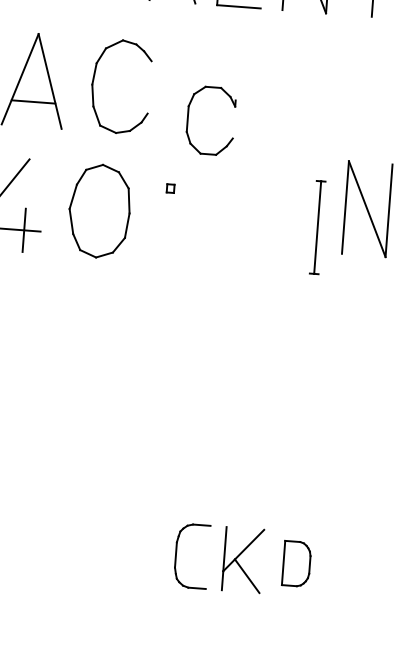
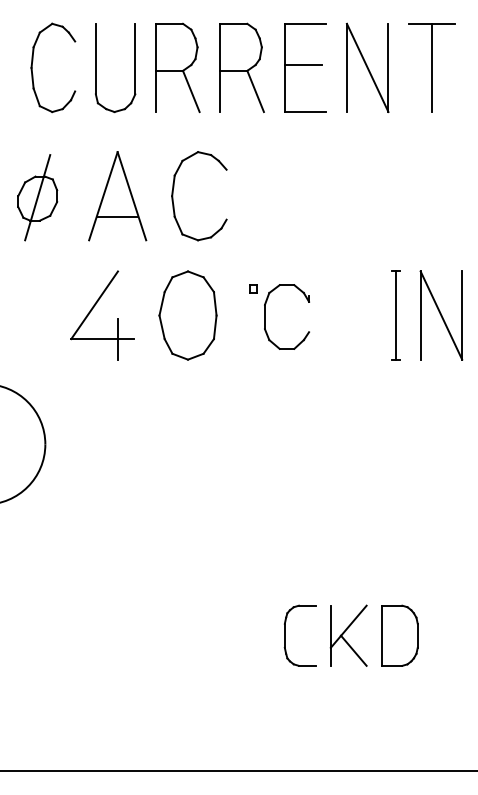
part: (188, 118) -> (265, 316), moved
part: (367, 209) -> (441, 315), moved
part: (296, 563) -> (399, 635), size x1.43

